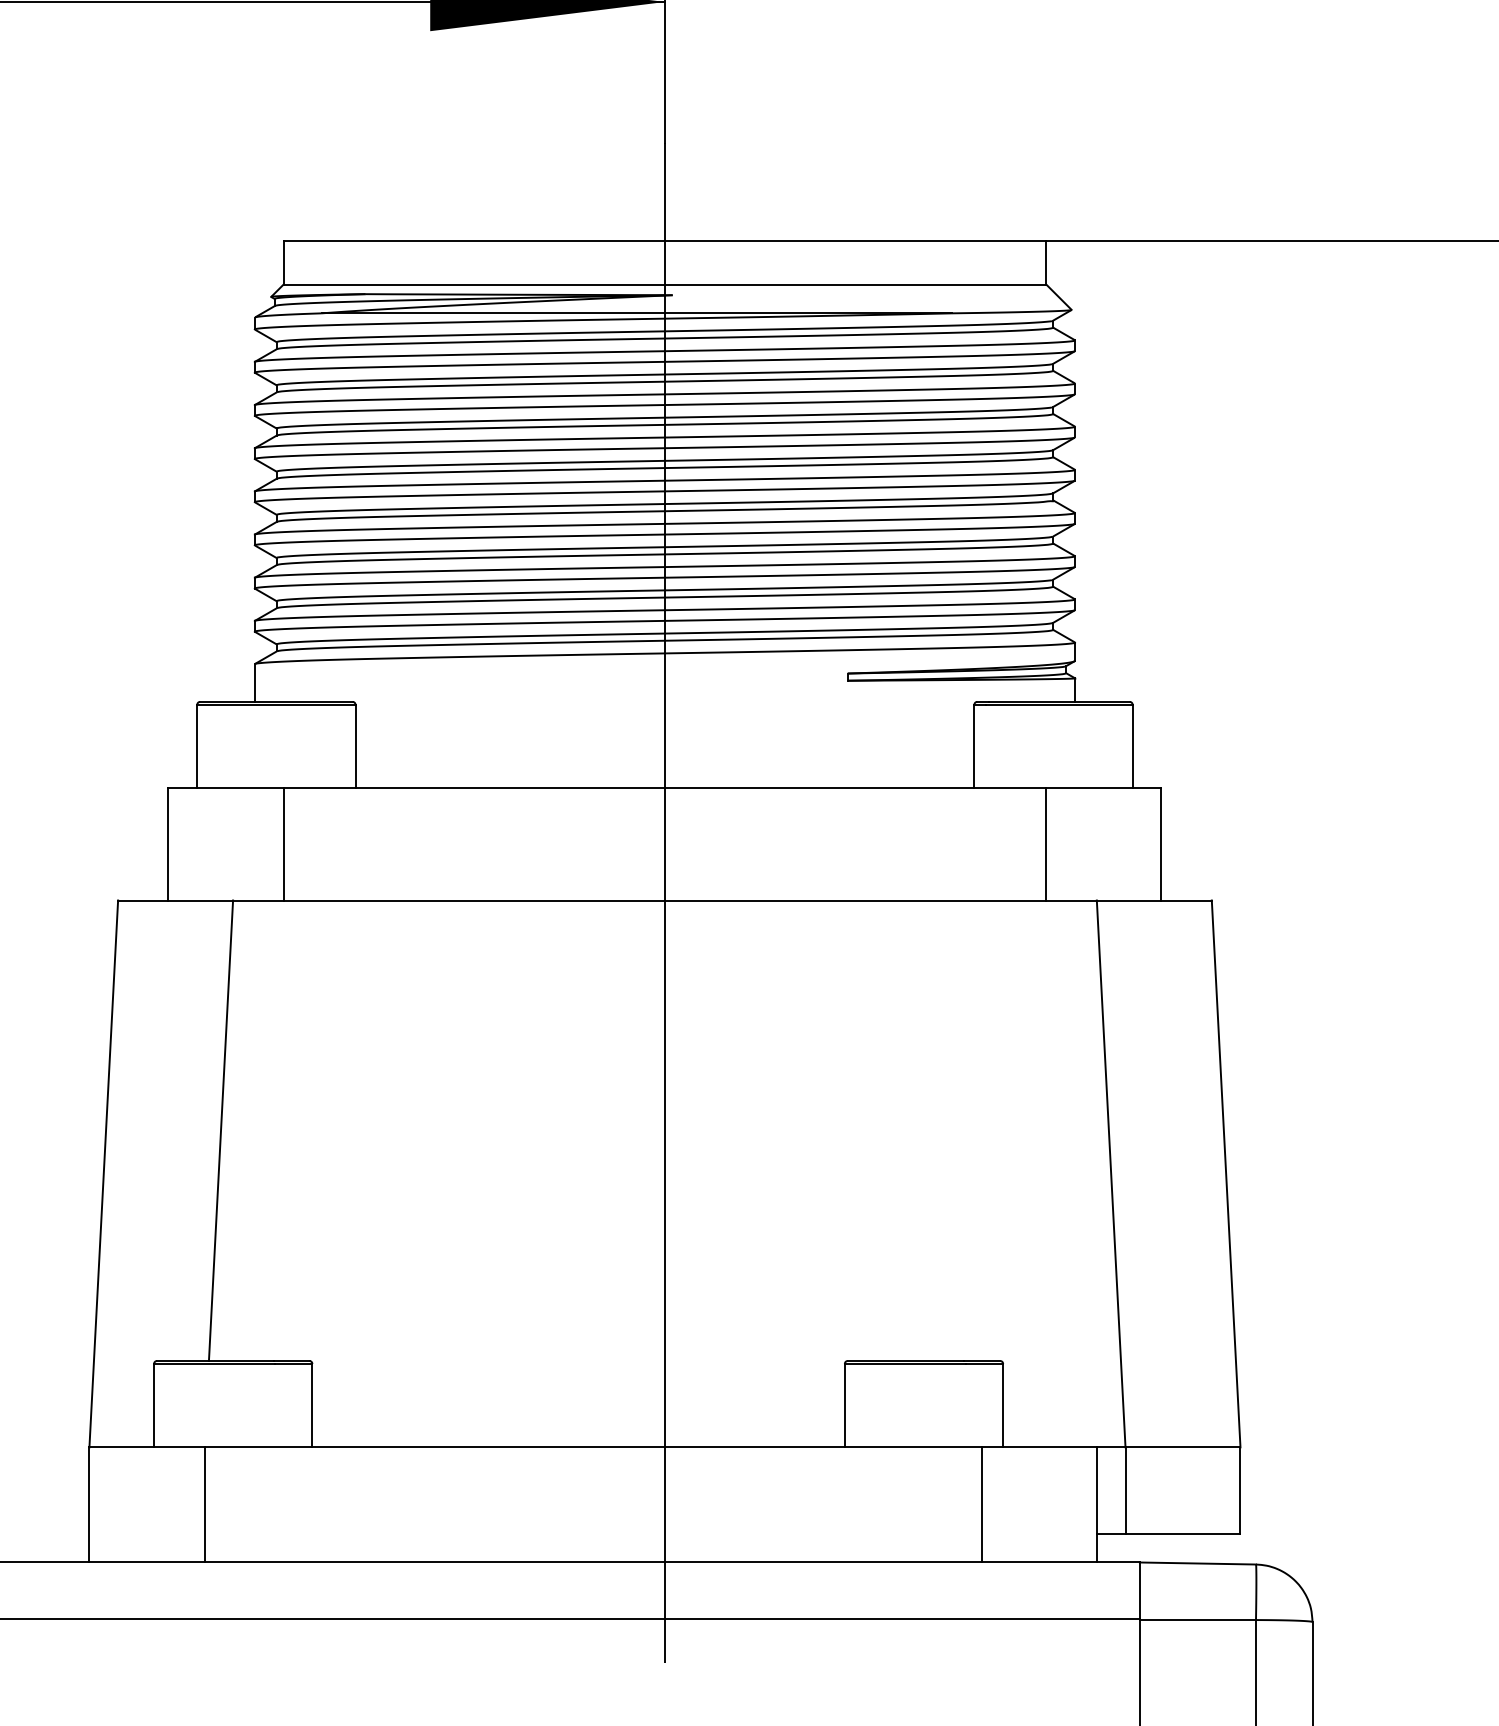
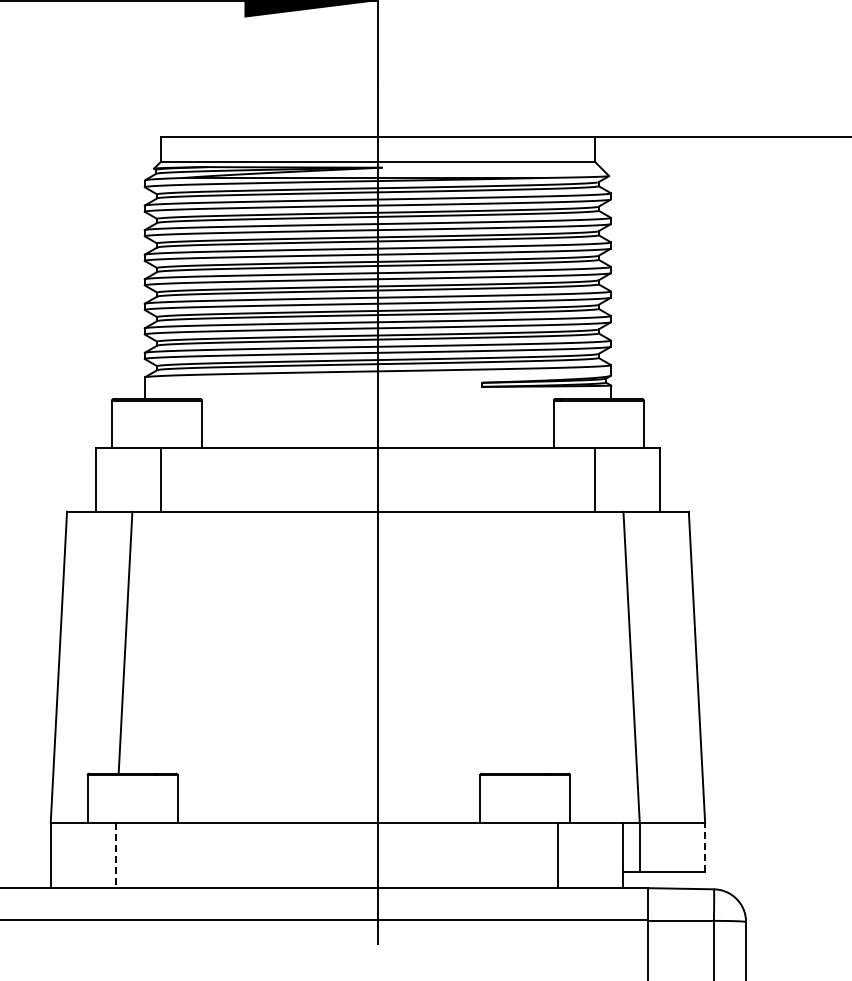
line: (1241, 1490) -> (705, 847), solid -> dashed
line: (205, 1505) -> (116, 855), solid -> dashed

